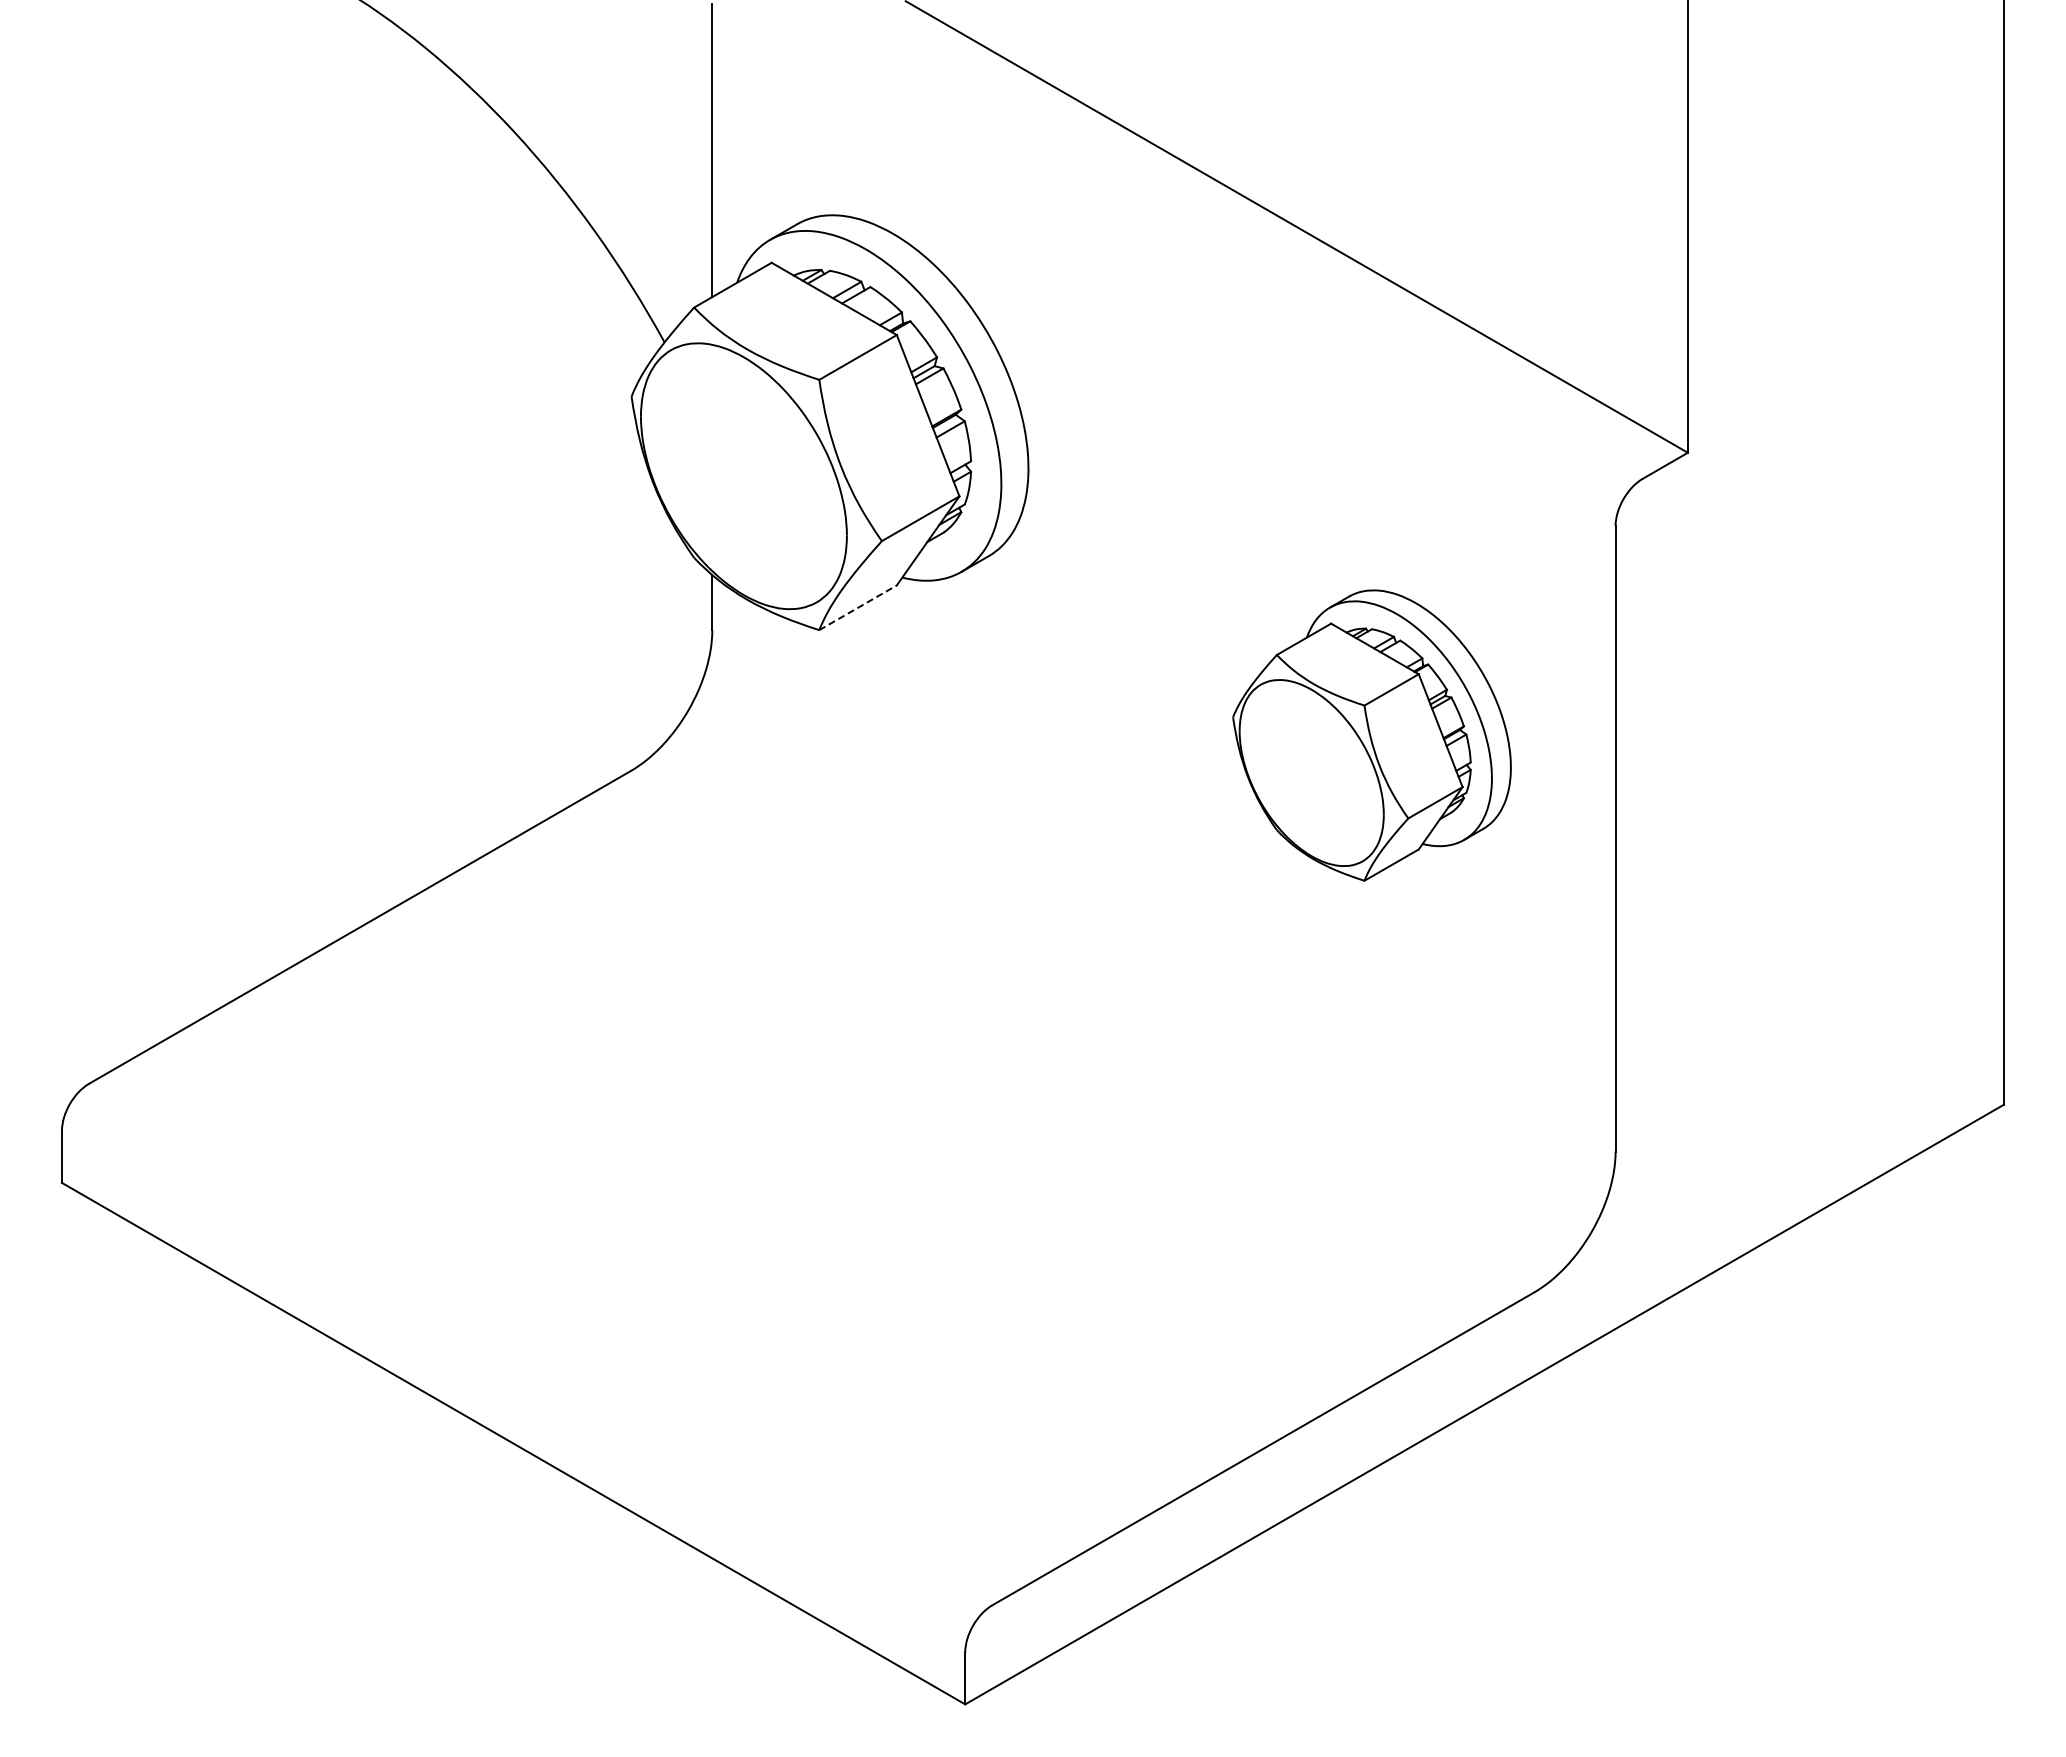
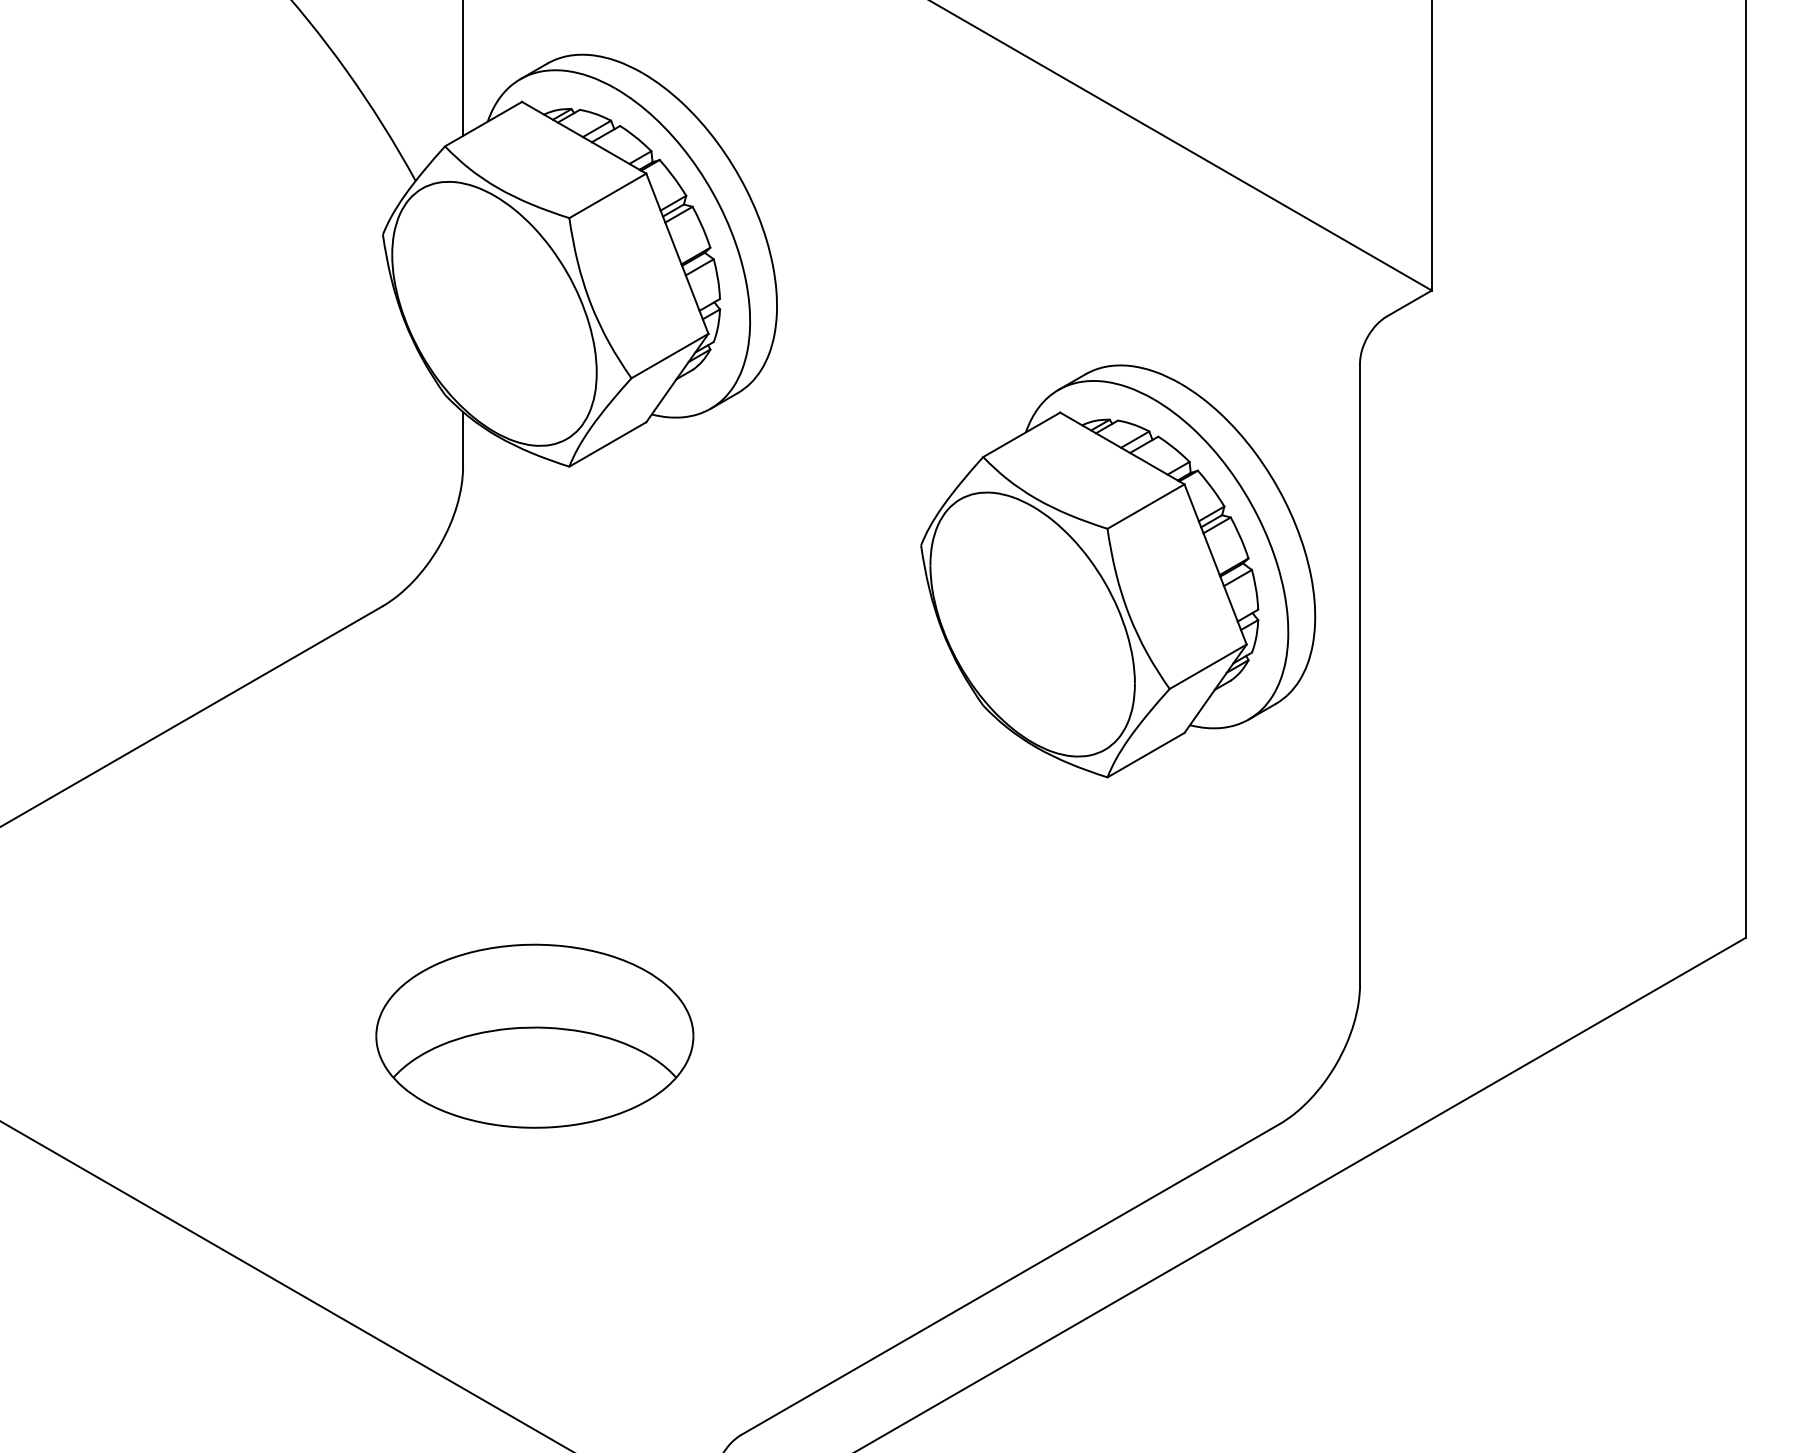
line: (858, 607) -> (608, 444), dashed -> solid
part: (1371, 735) -> (1117, 571), size x1.43
part: (784, 1203) -> (534, 1036), added

